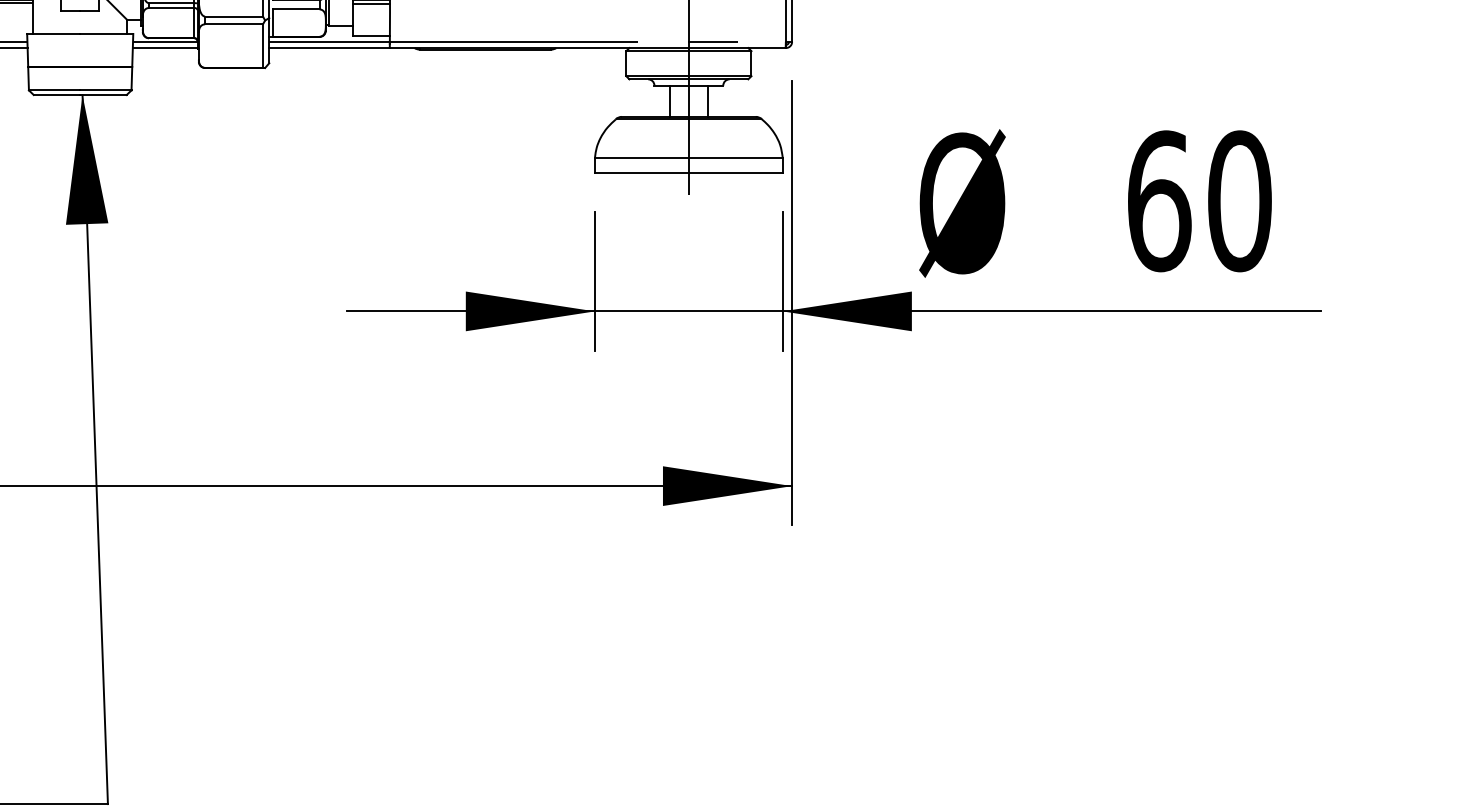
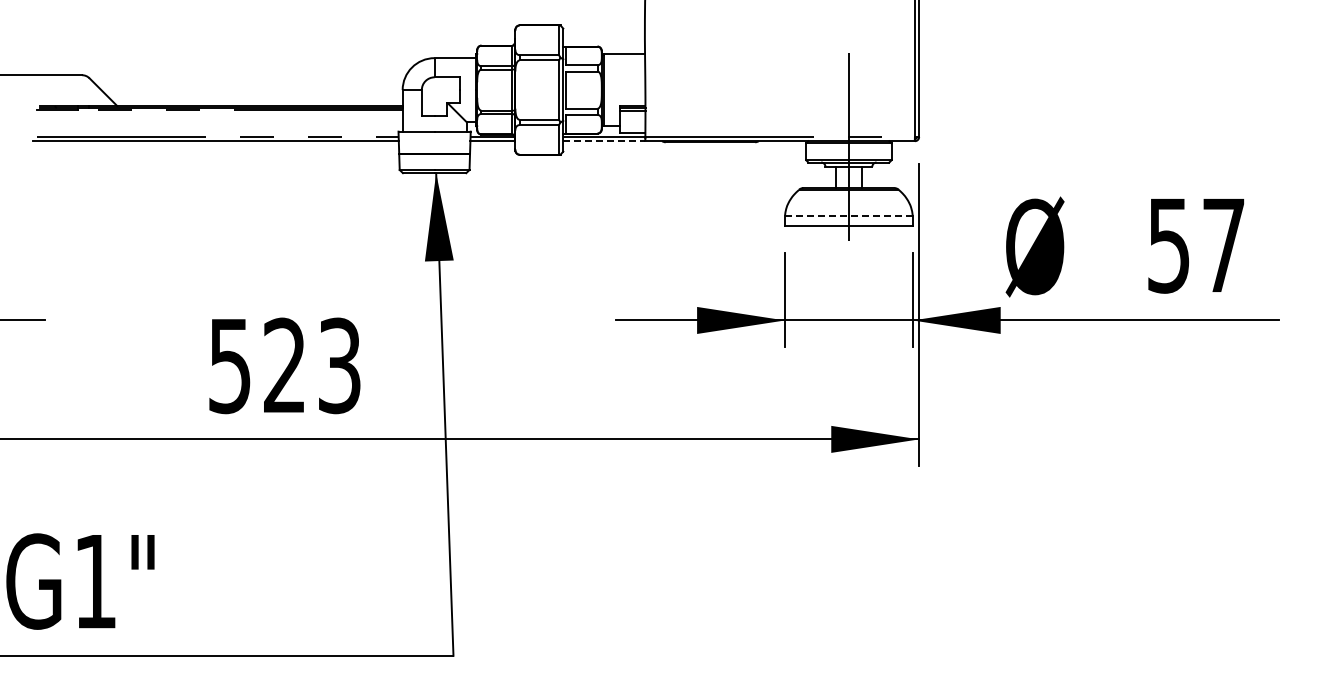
line: (329, 48) -> (604, 141), solid -> dashed
line: (688, 157) -> (848, 215), solid -> dashed
text: (1199, 201) -> (1196, 245), 60 -> 57

